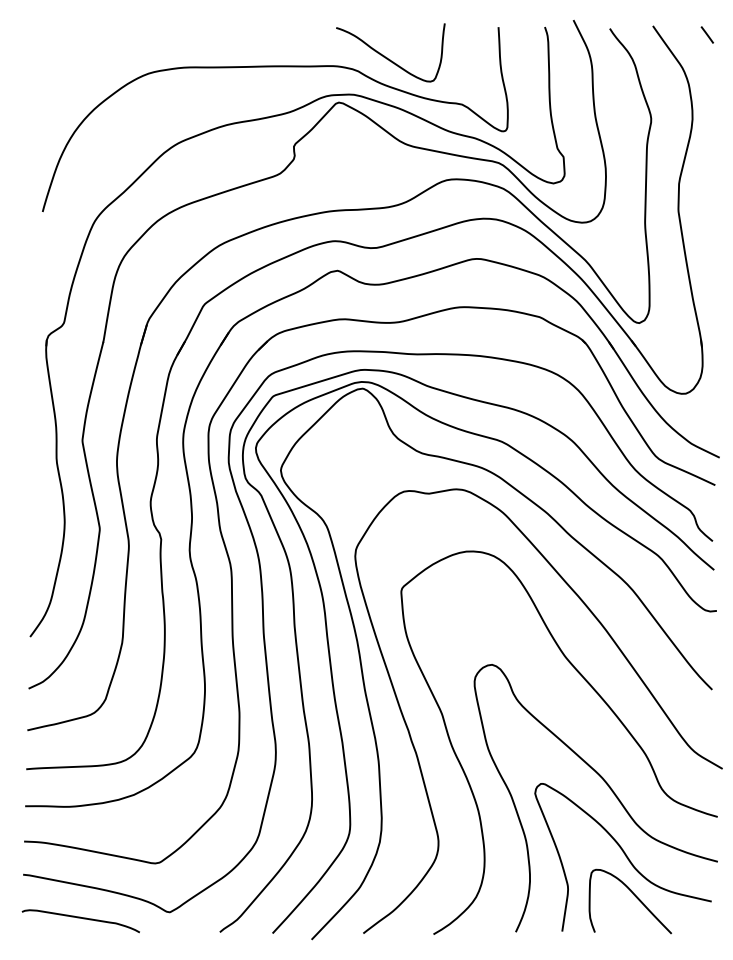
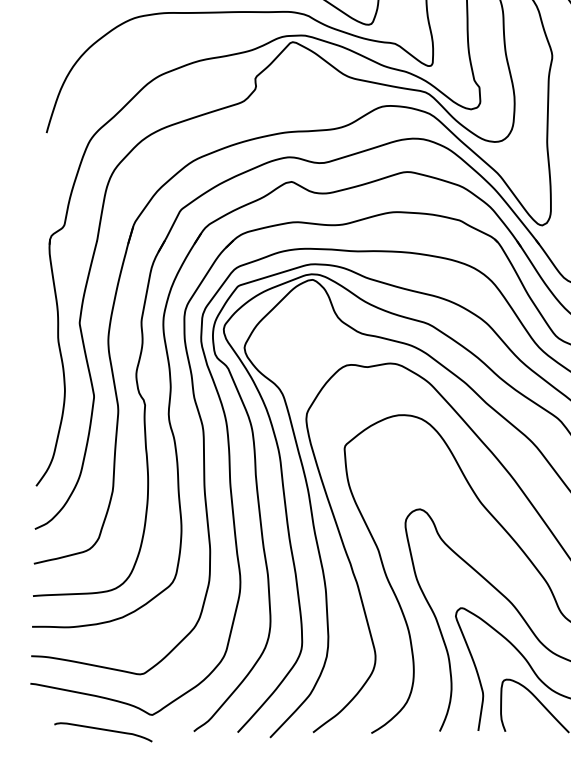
curve: (80, 918) -> (102, 730), moved

